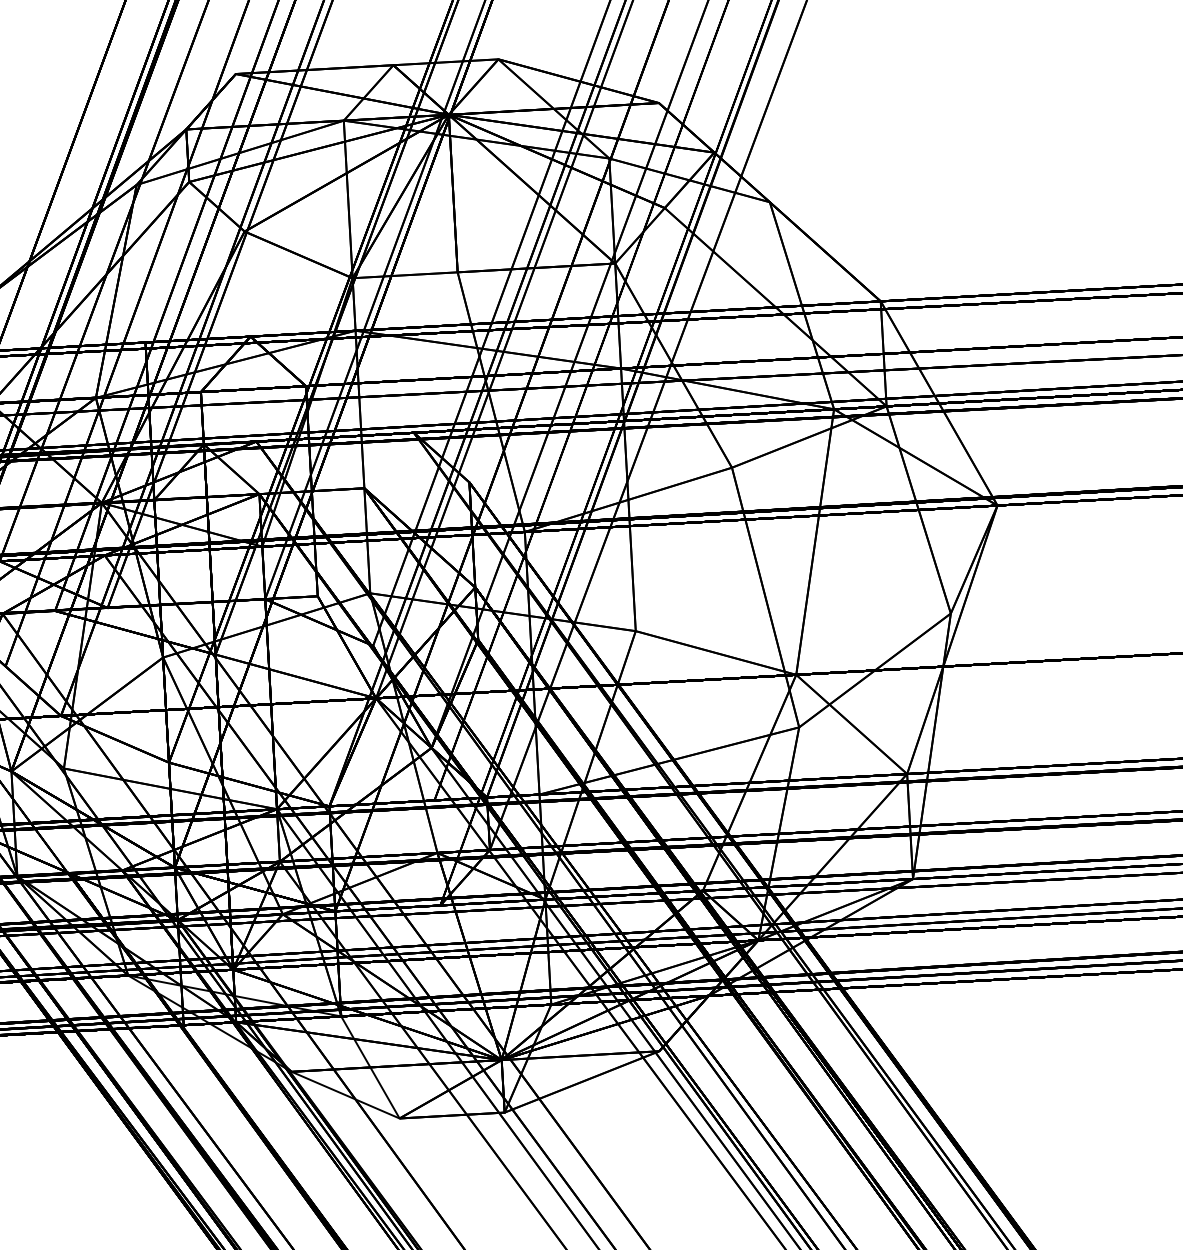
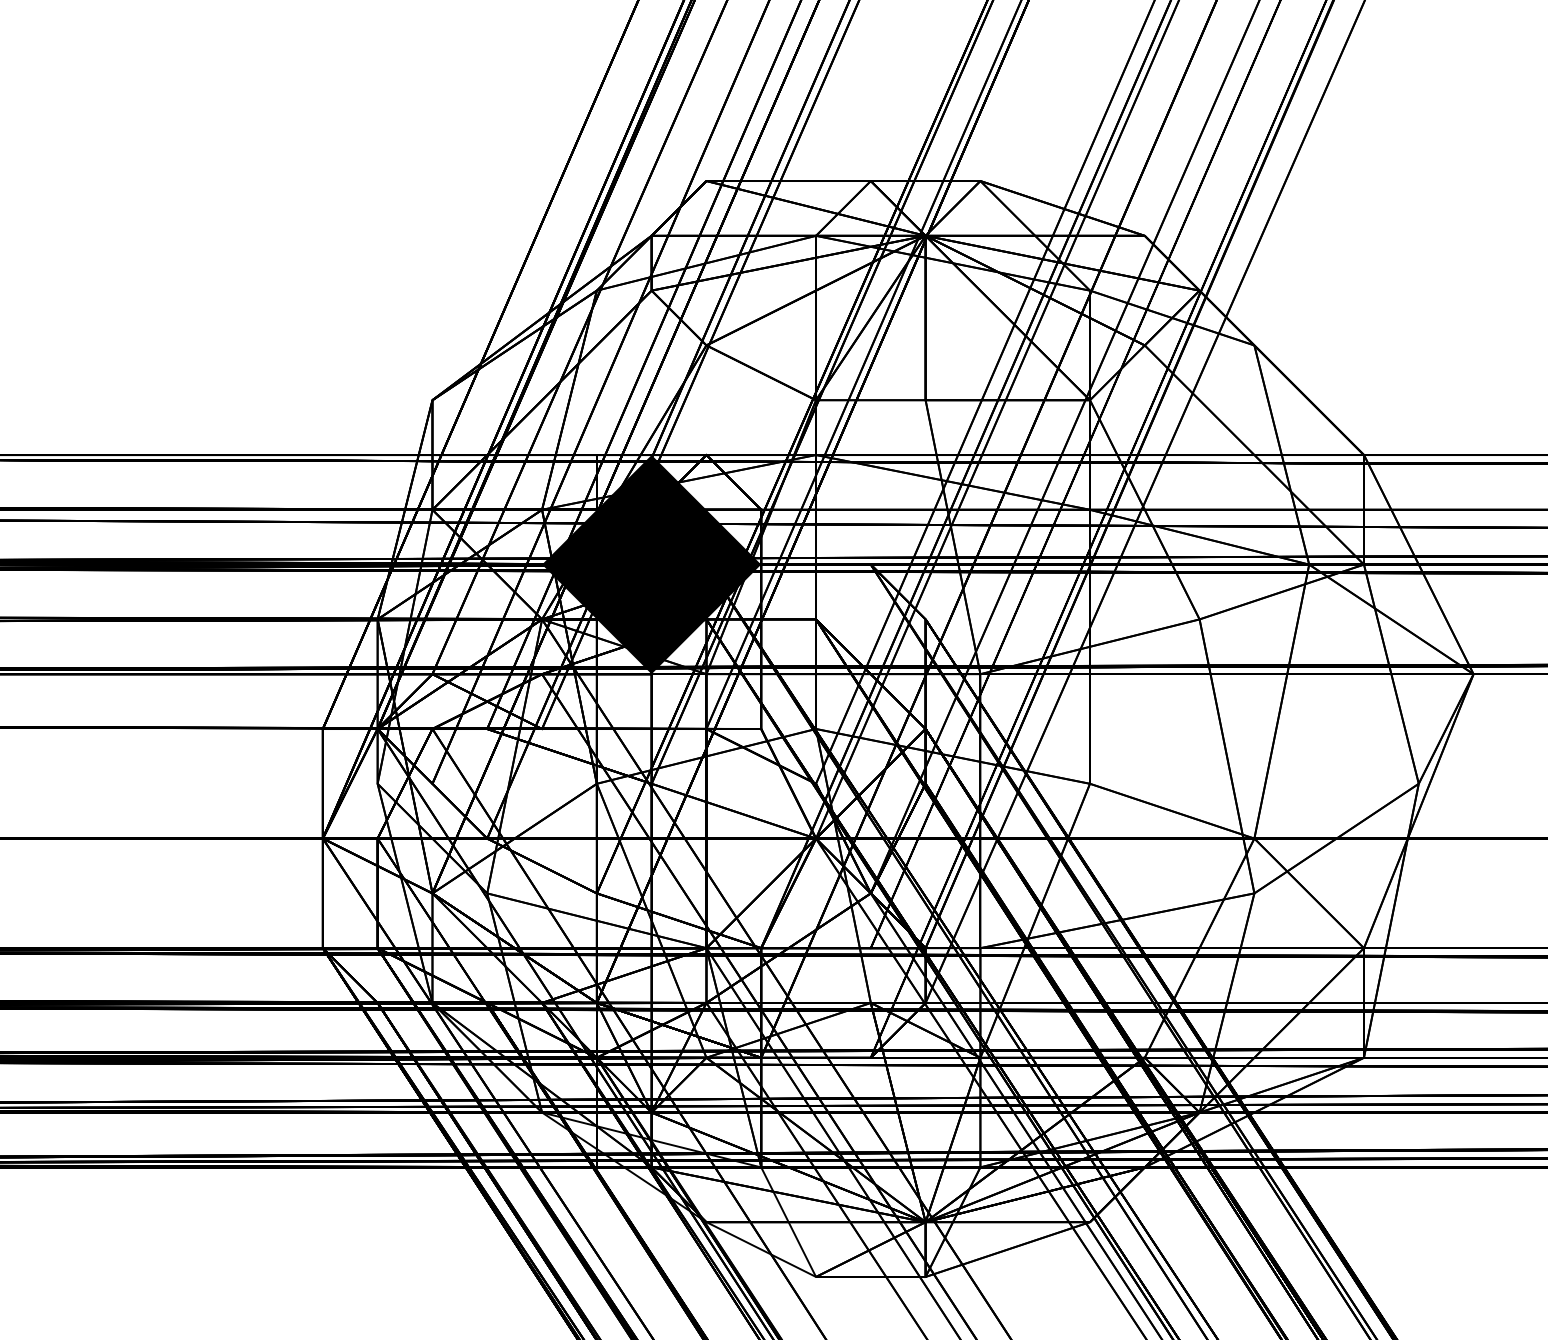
fill: (203, 444) -> (651, 564), added

